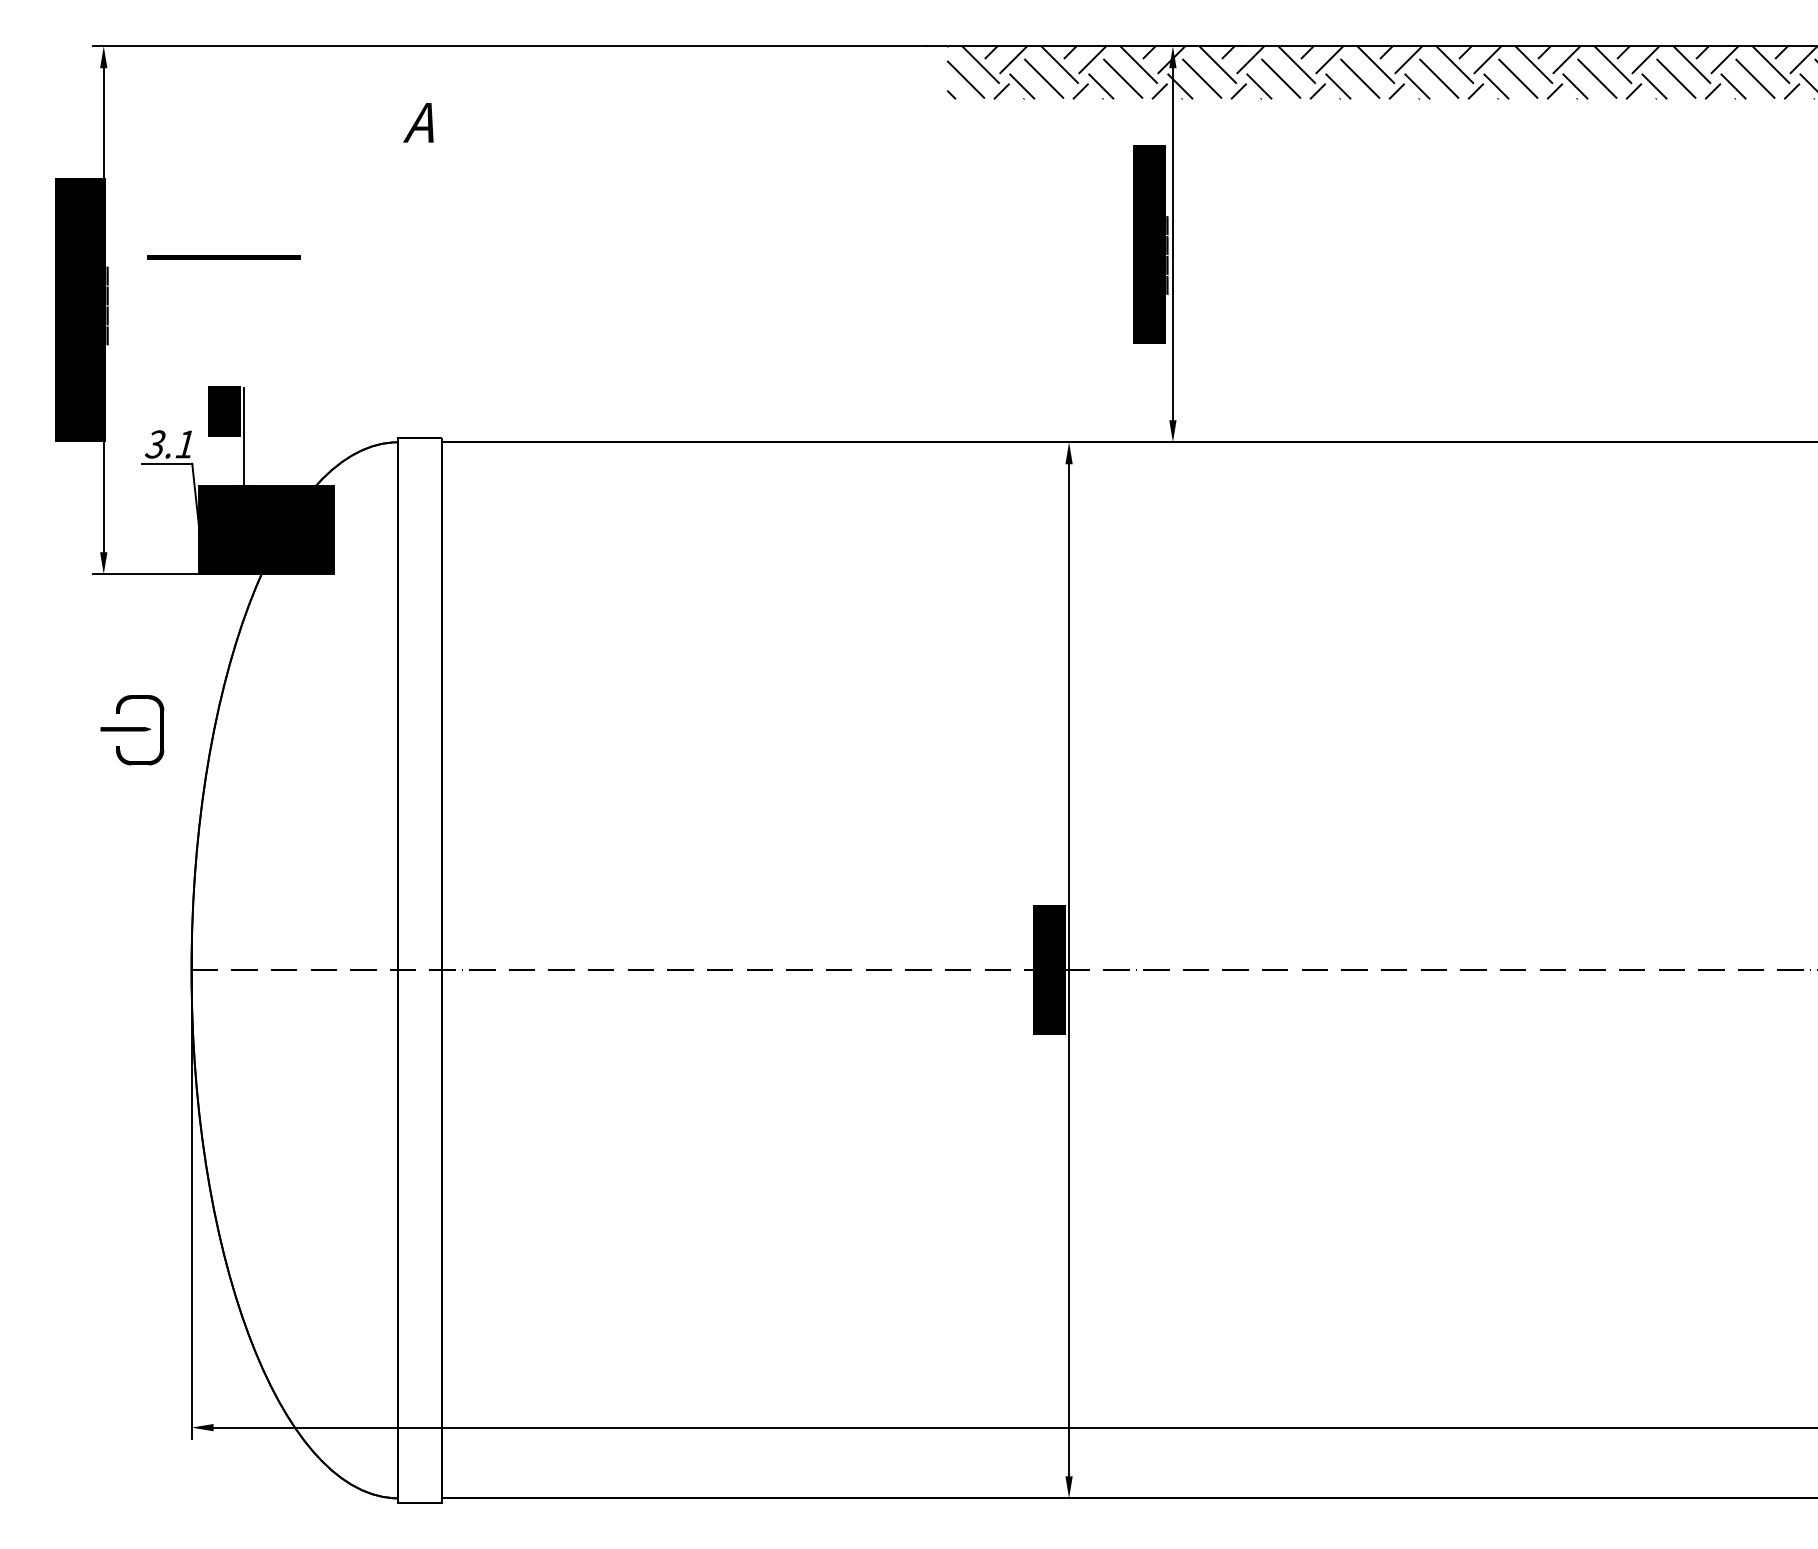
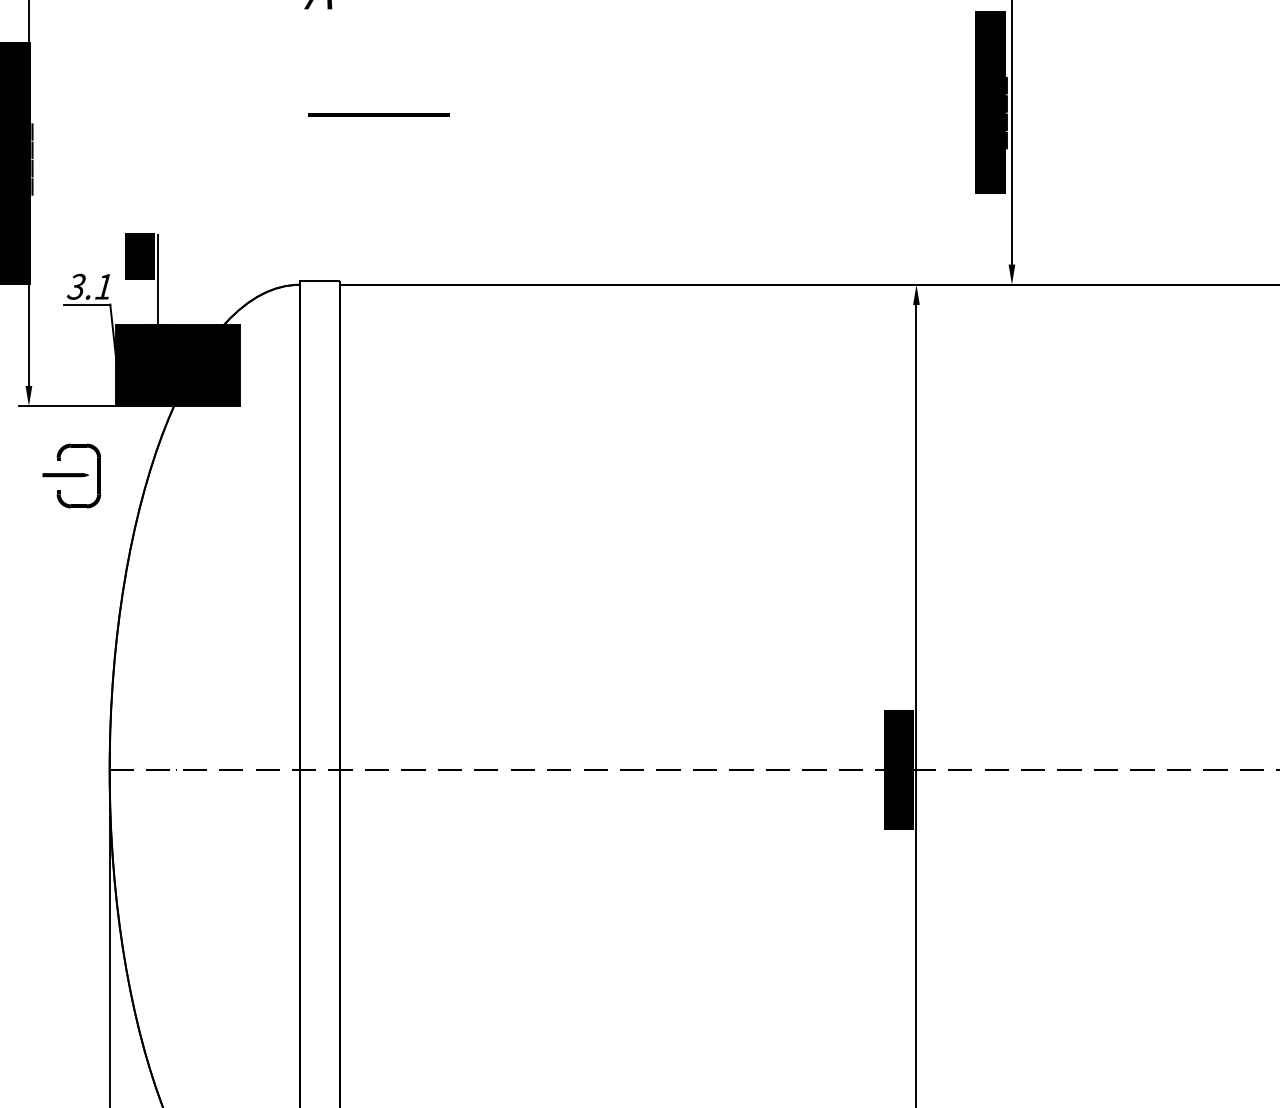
line: (223, 257) -> (379, 114), moved
part: (132, 730) -> (71, 476), moved

